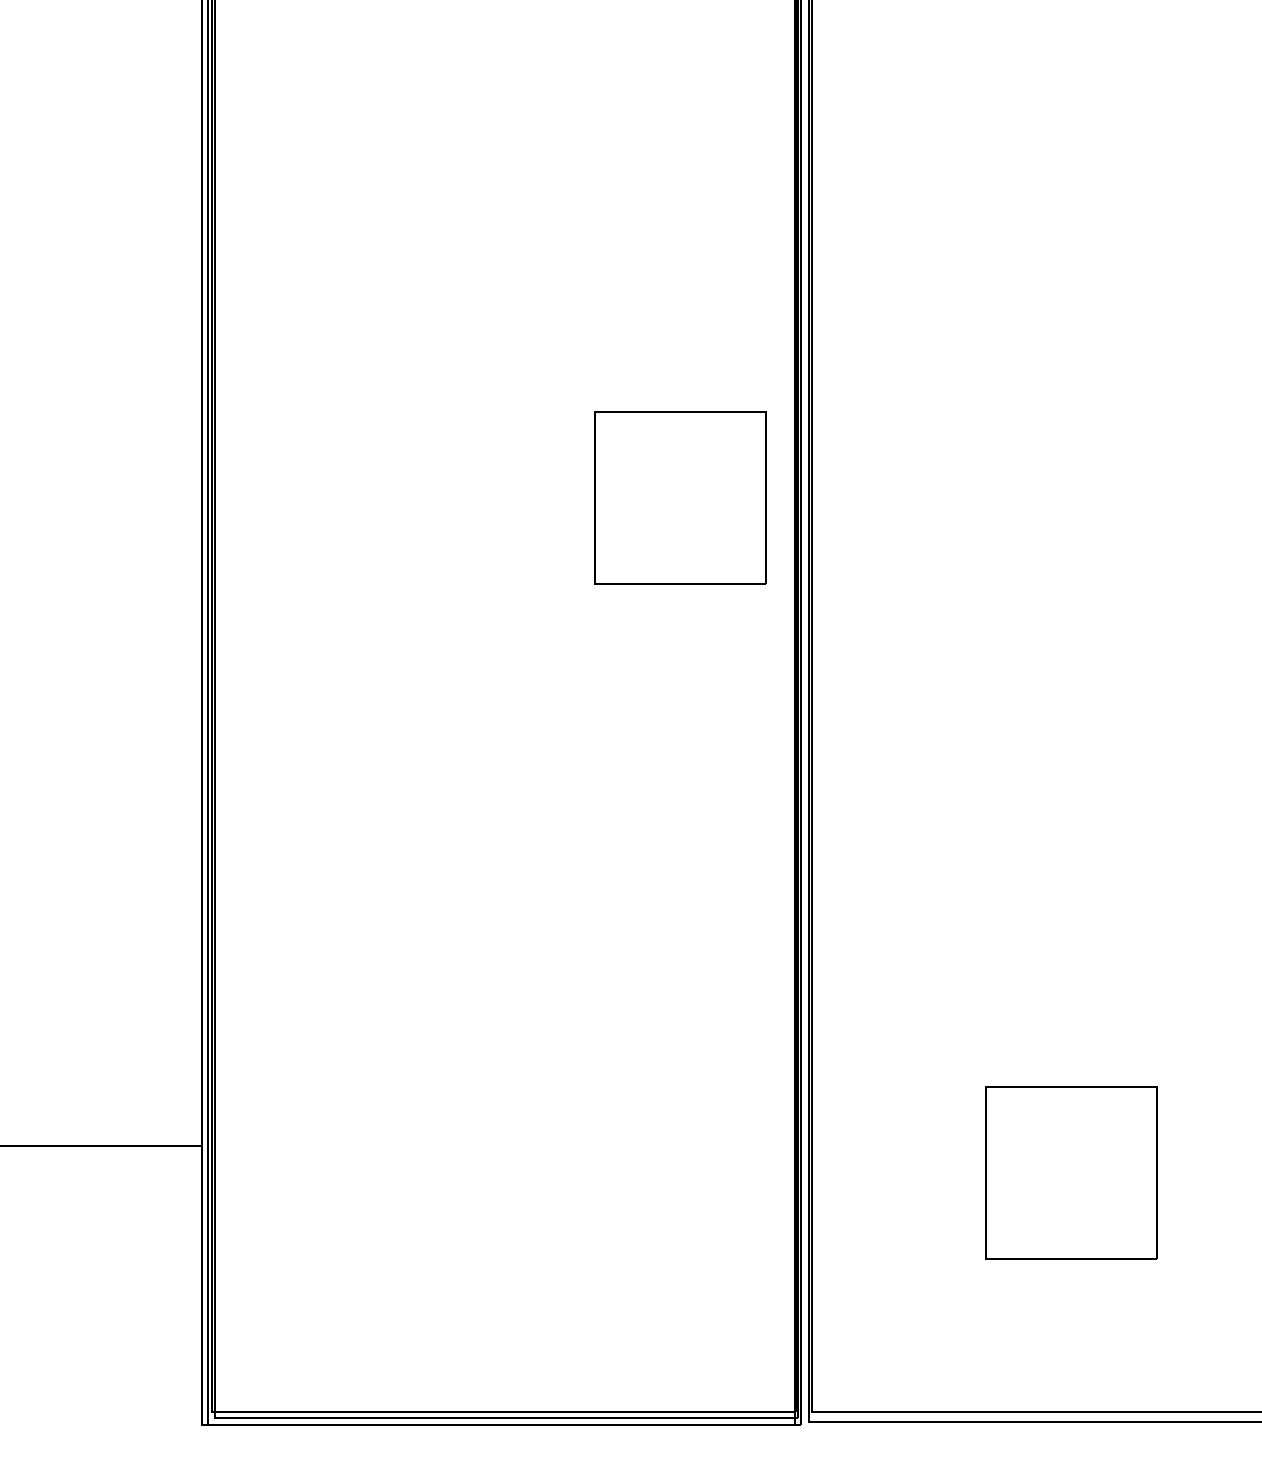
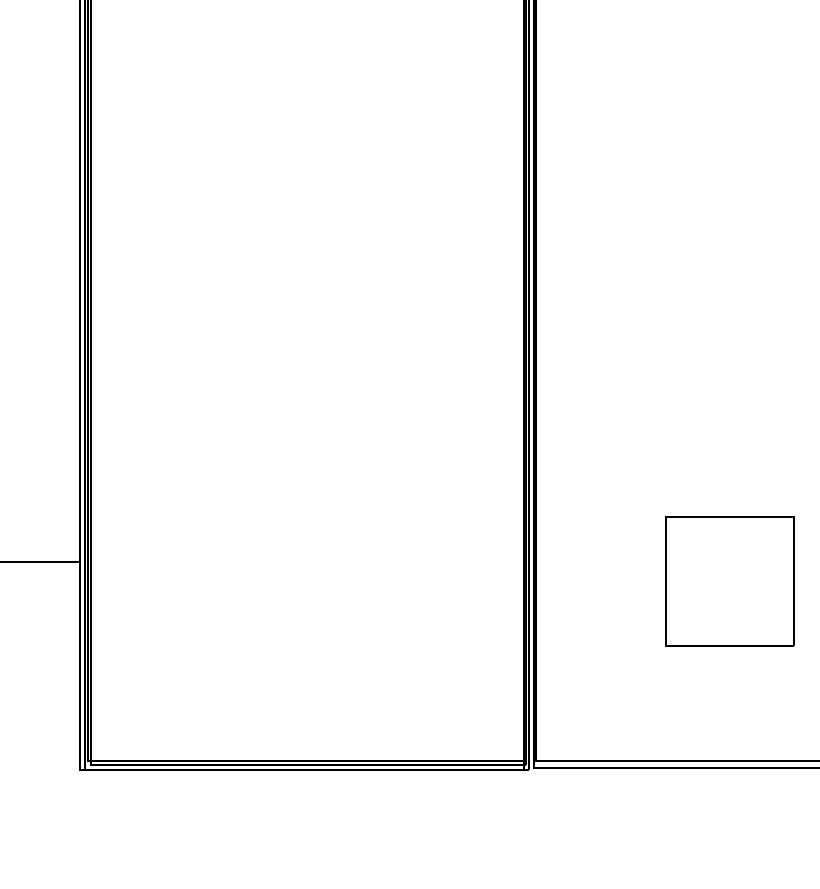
part: (680, 497) -> (438, 77), removed

